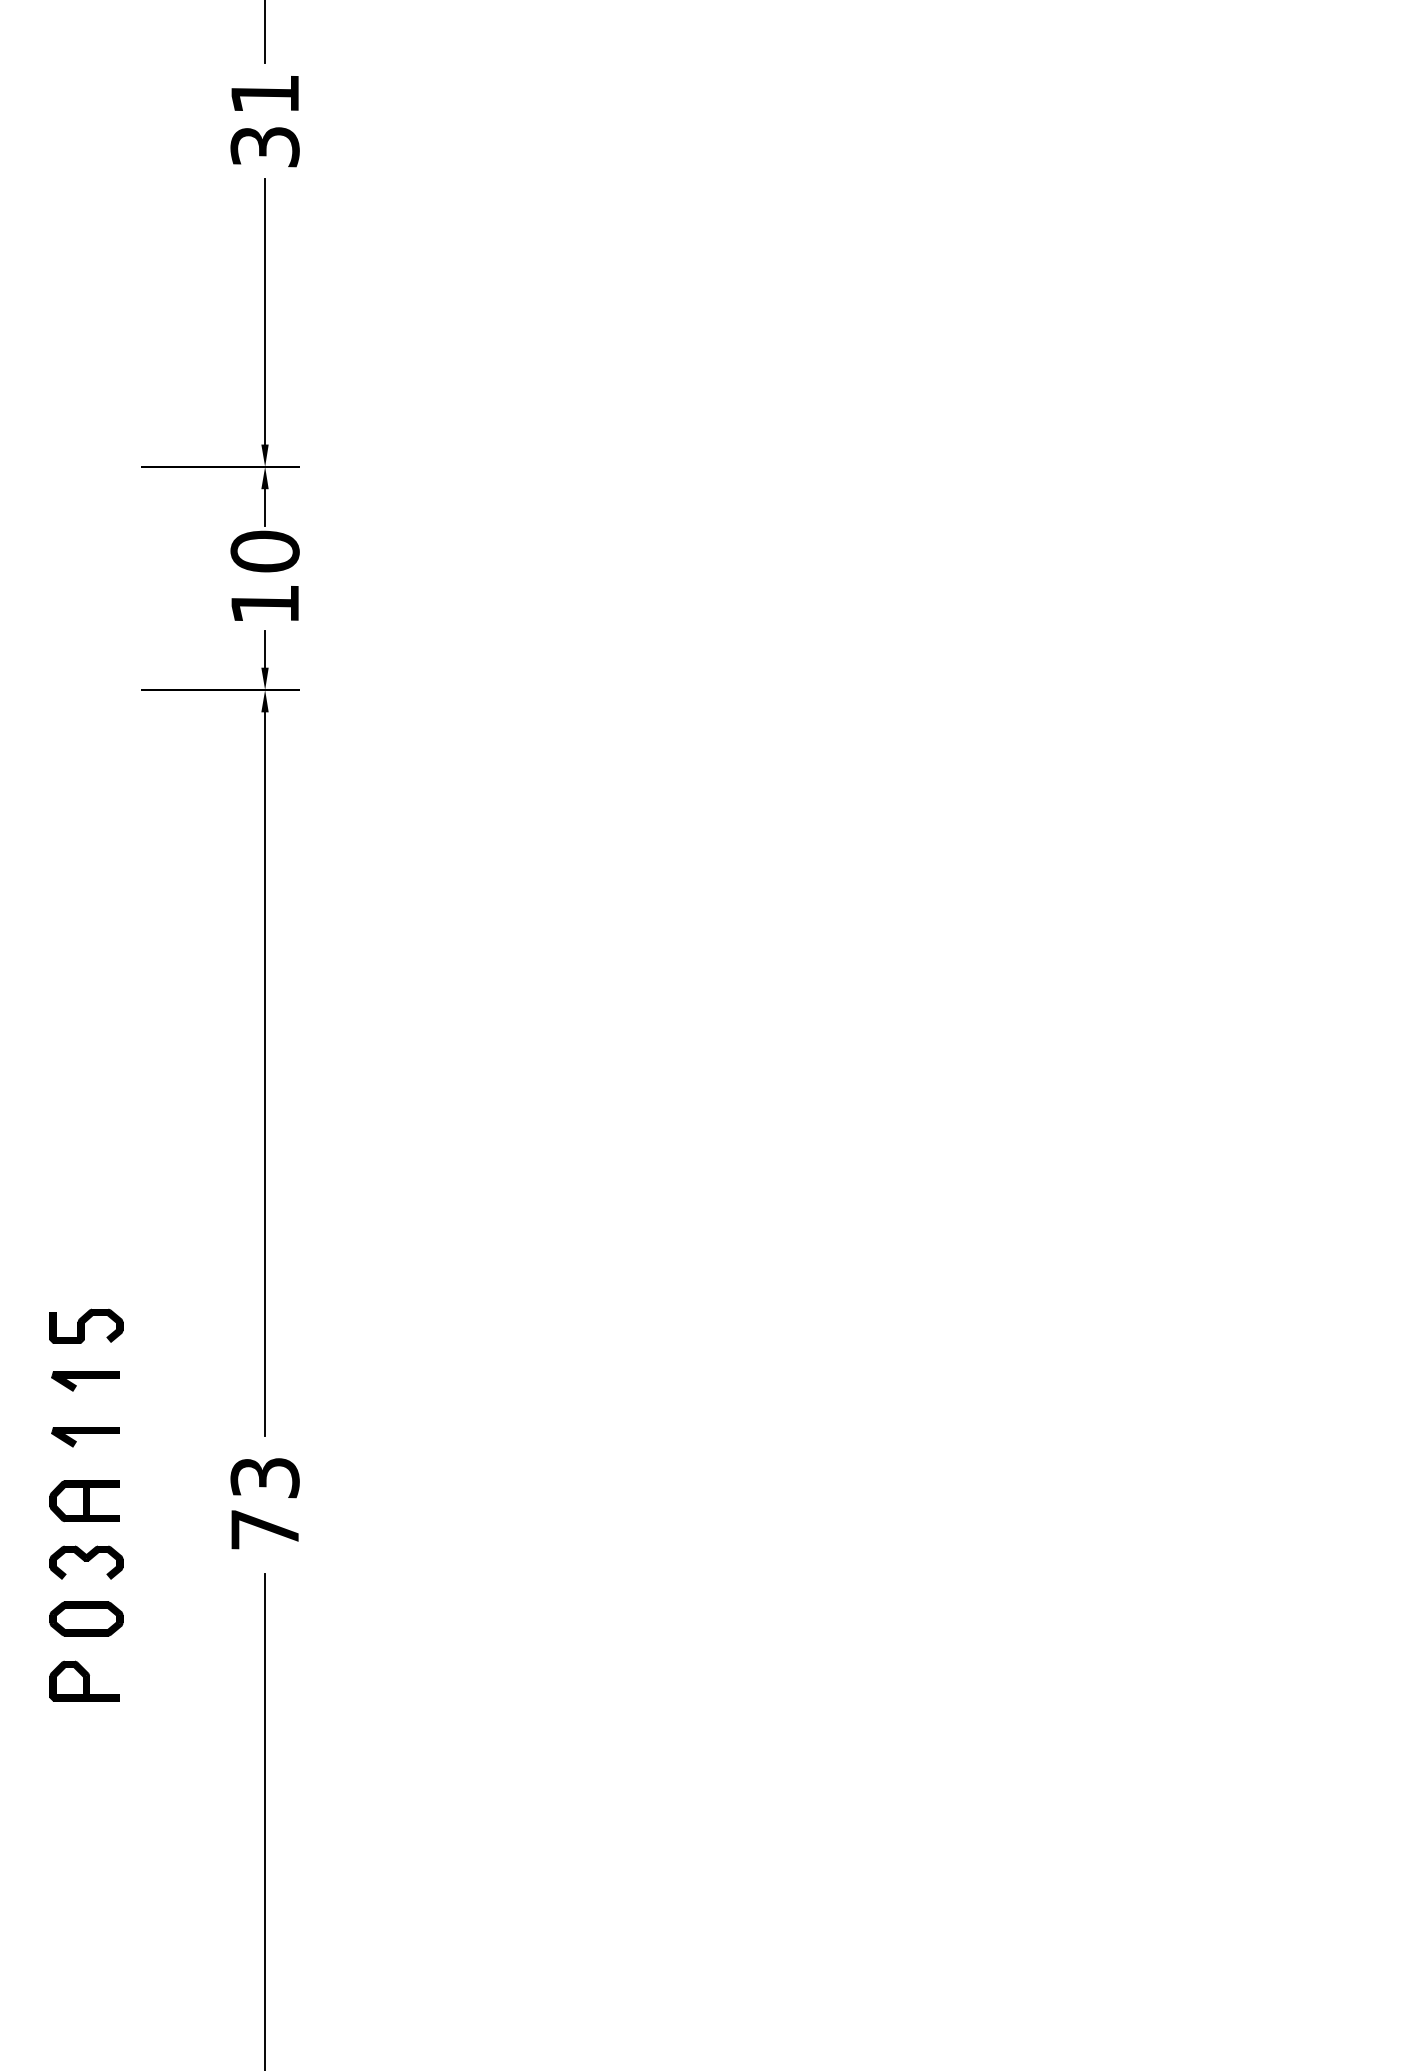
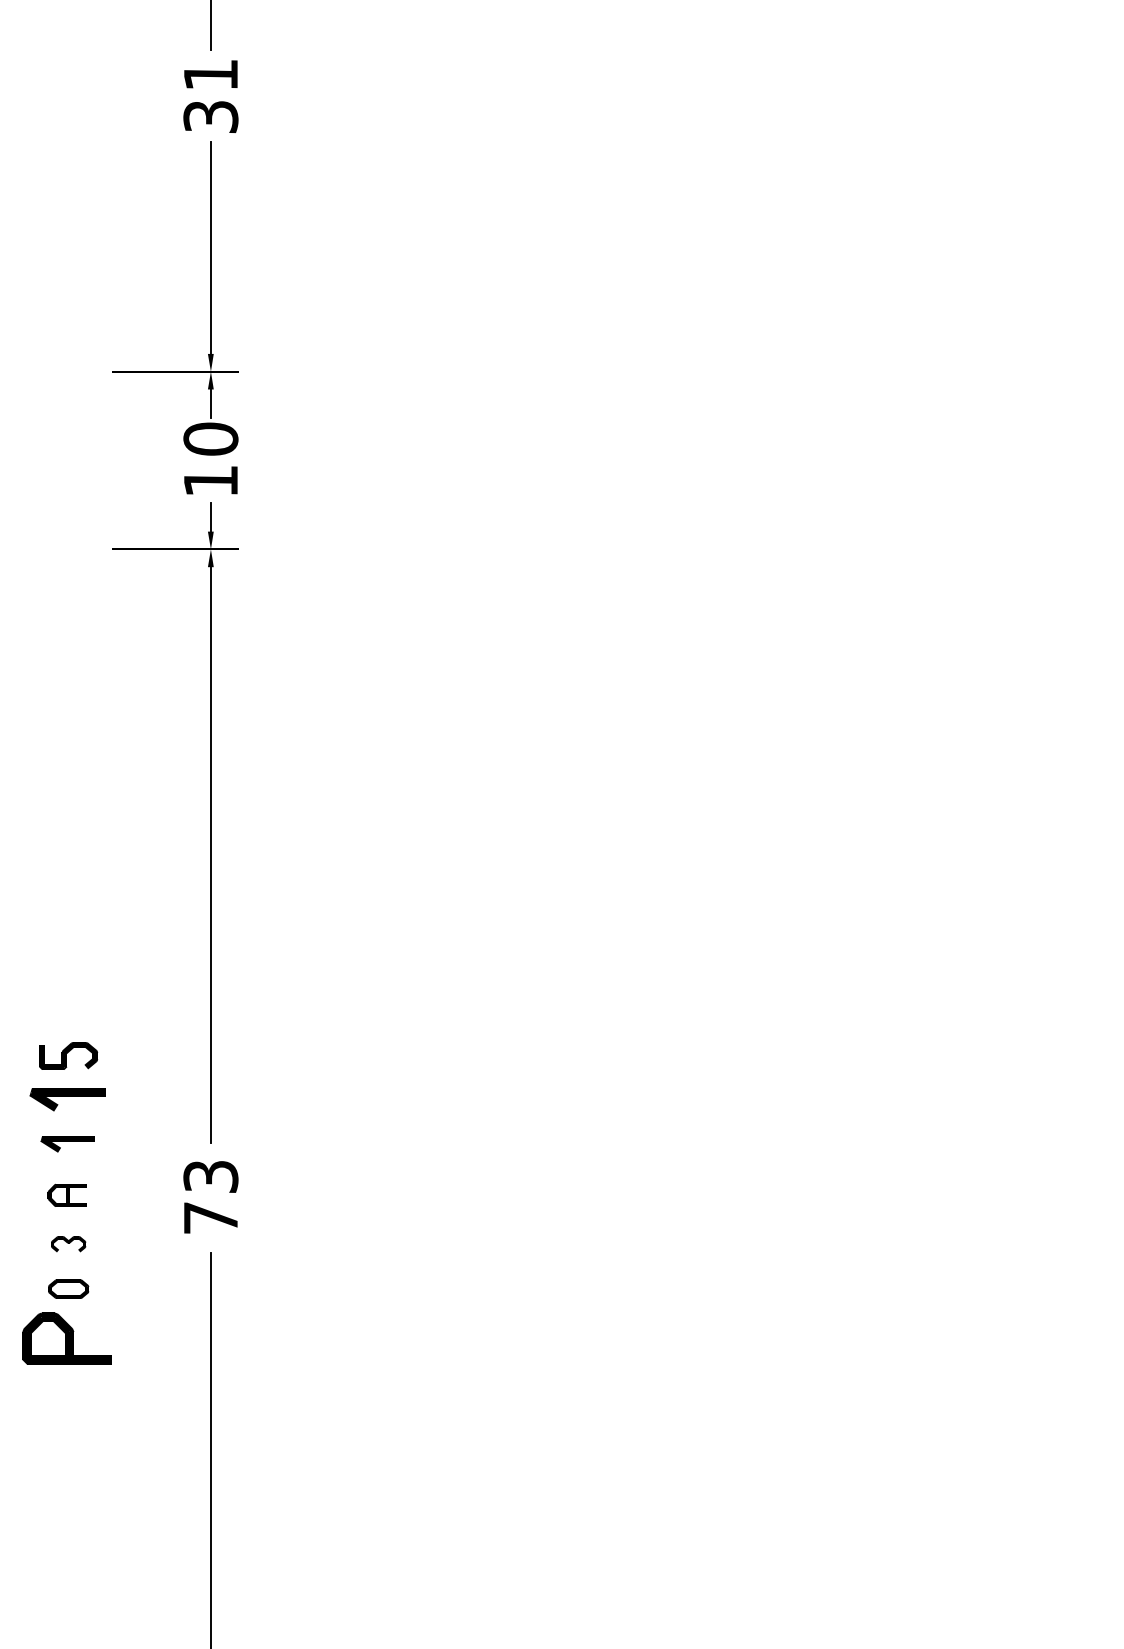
part: (85, 1381) -> (67, 1100), size x1.4
part: (84, 1501) -> (67, 1195), size x0.7
part: (86, 1562) -> (68, 1244), size x0.6
part: (86, 1618) -> (68, 1288), size x0.7
part: (84, 1680) -> (67, 1338), size x1.6

